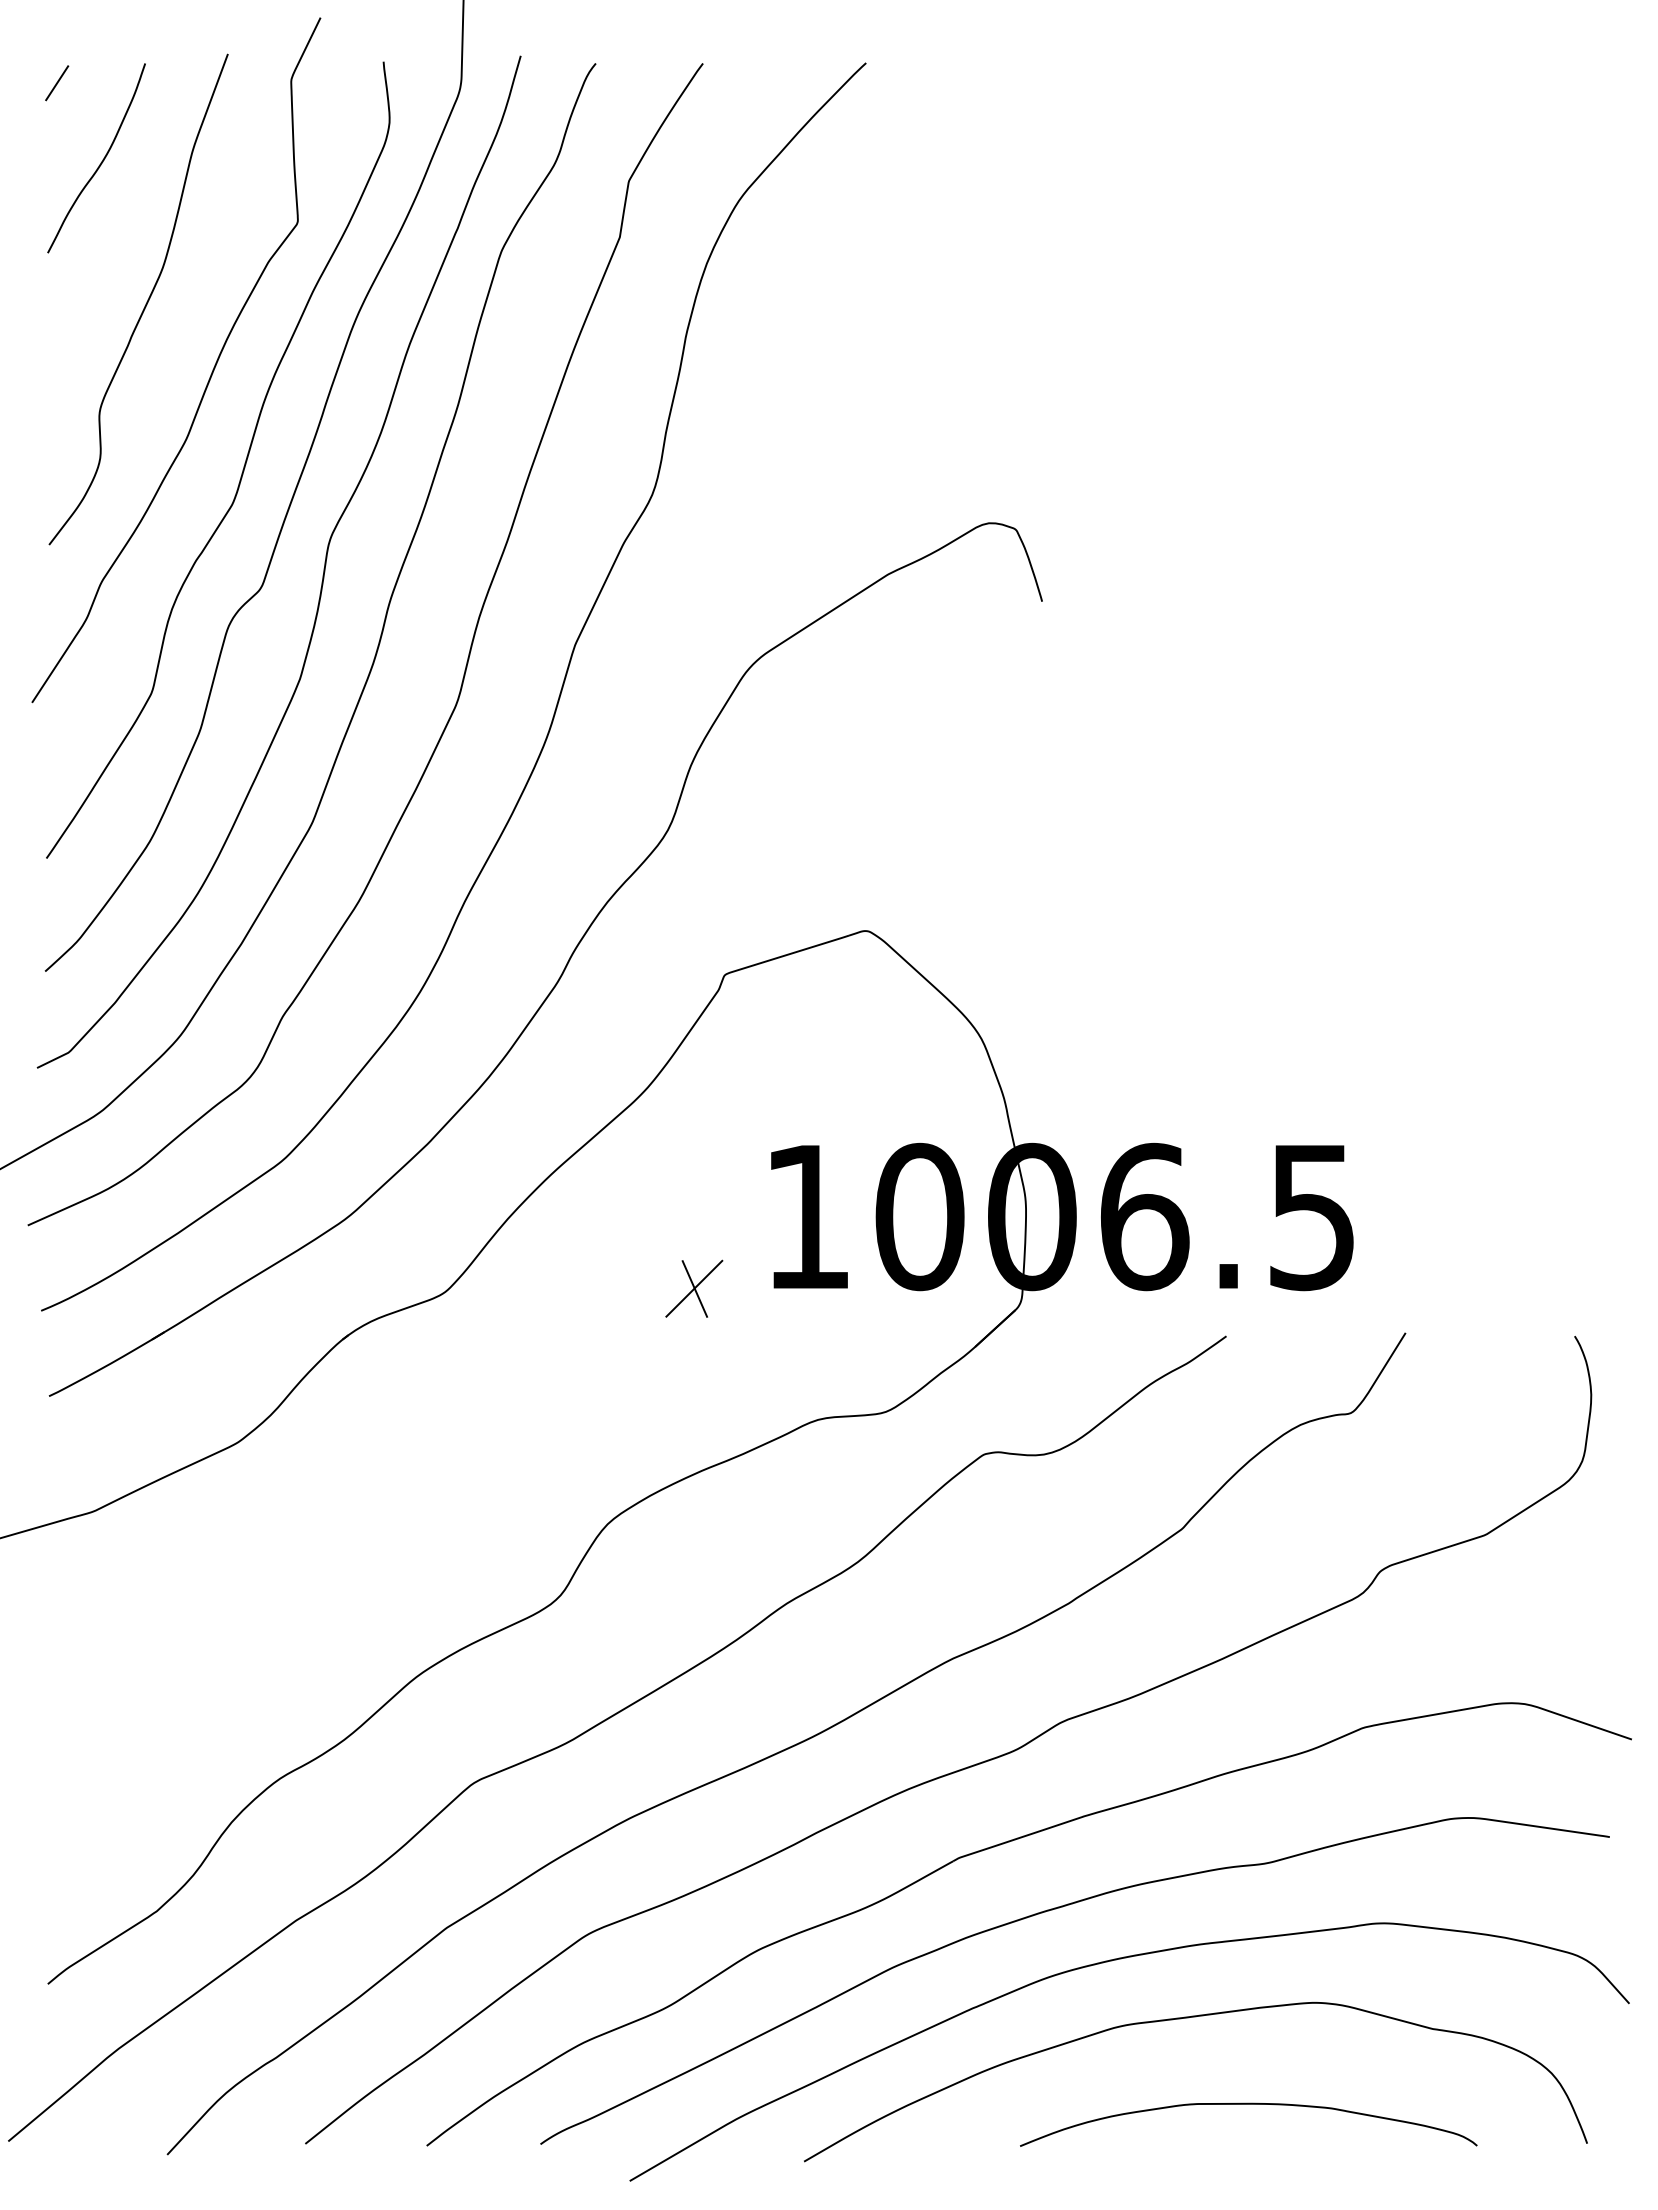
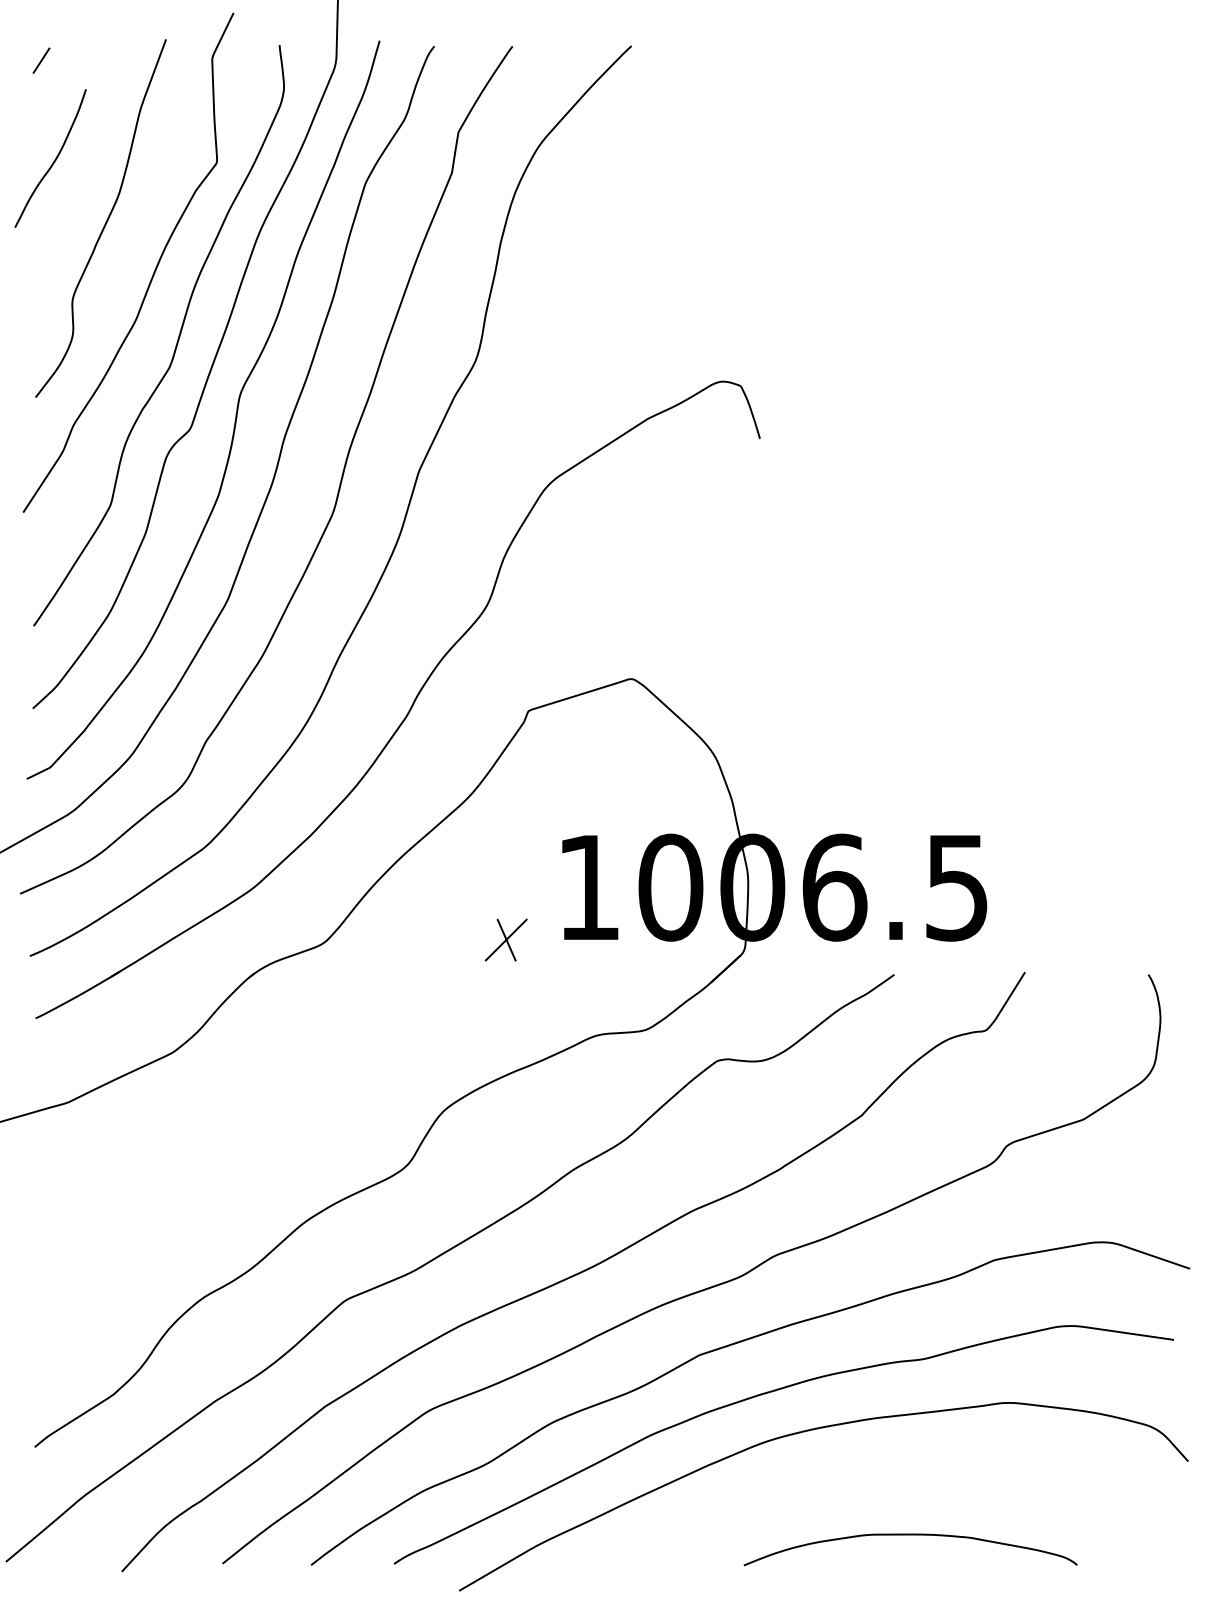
curve: (100, 162) -> (53, 161), moved
curve: (1188, 2018) -> (866, 1472), removed

